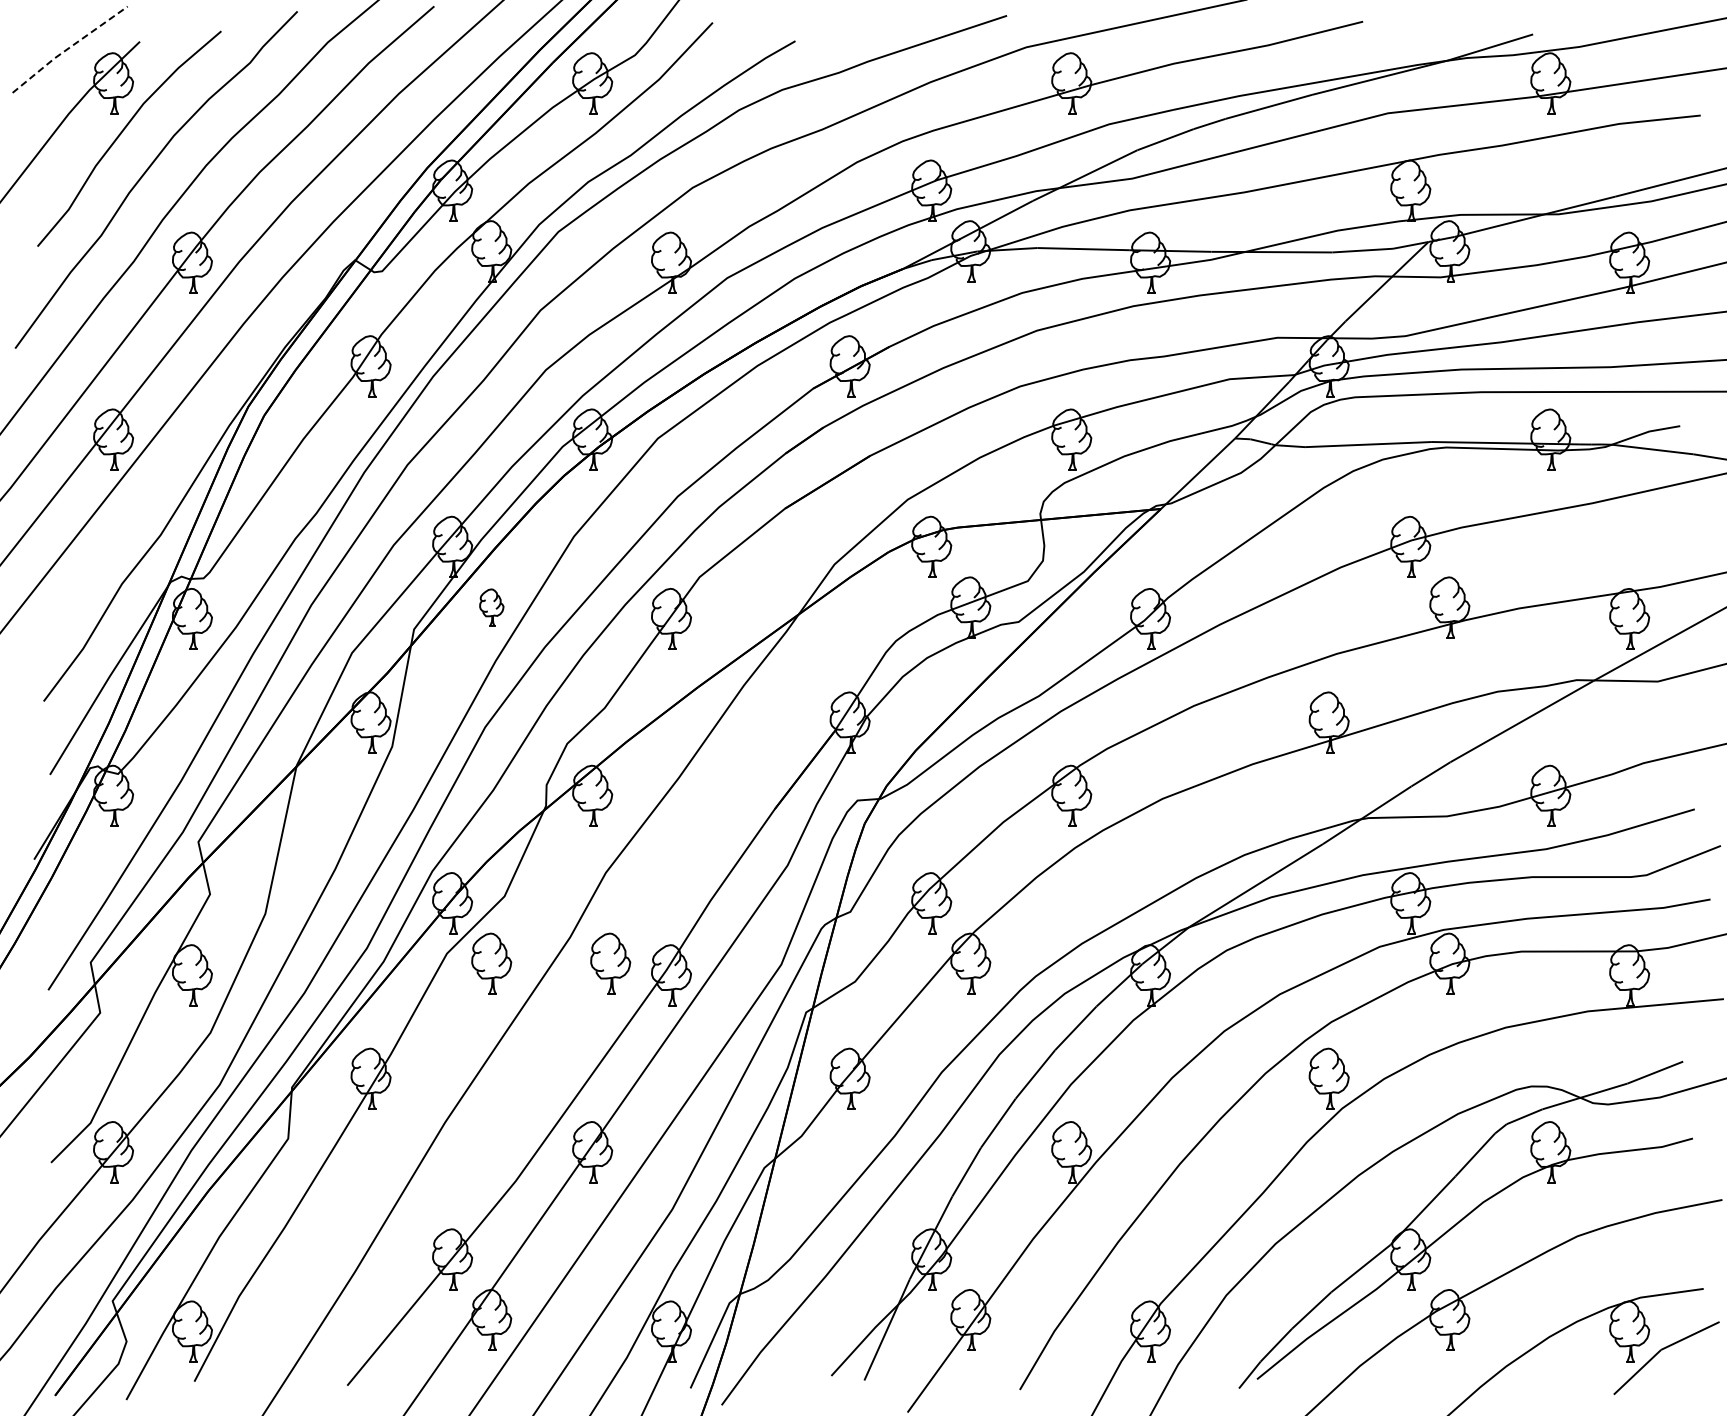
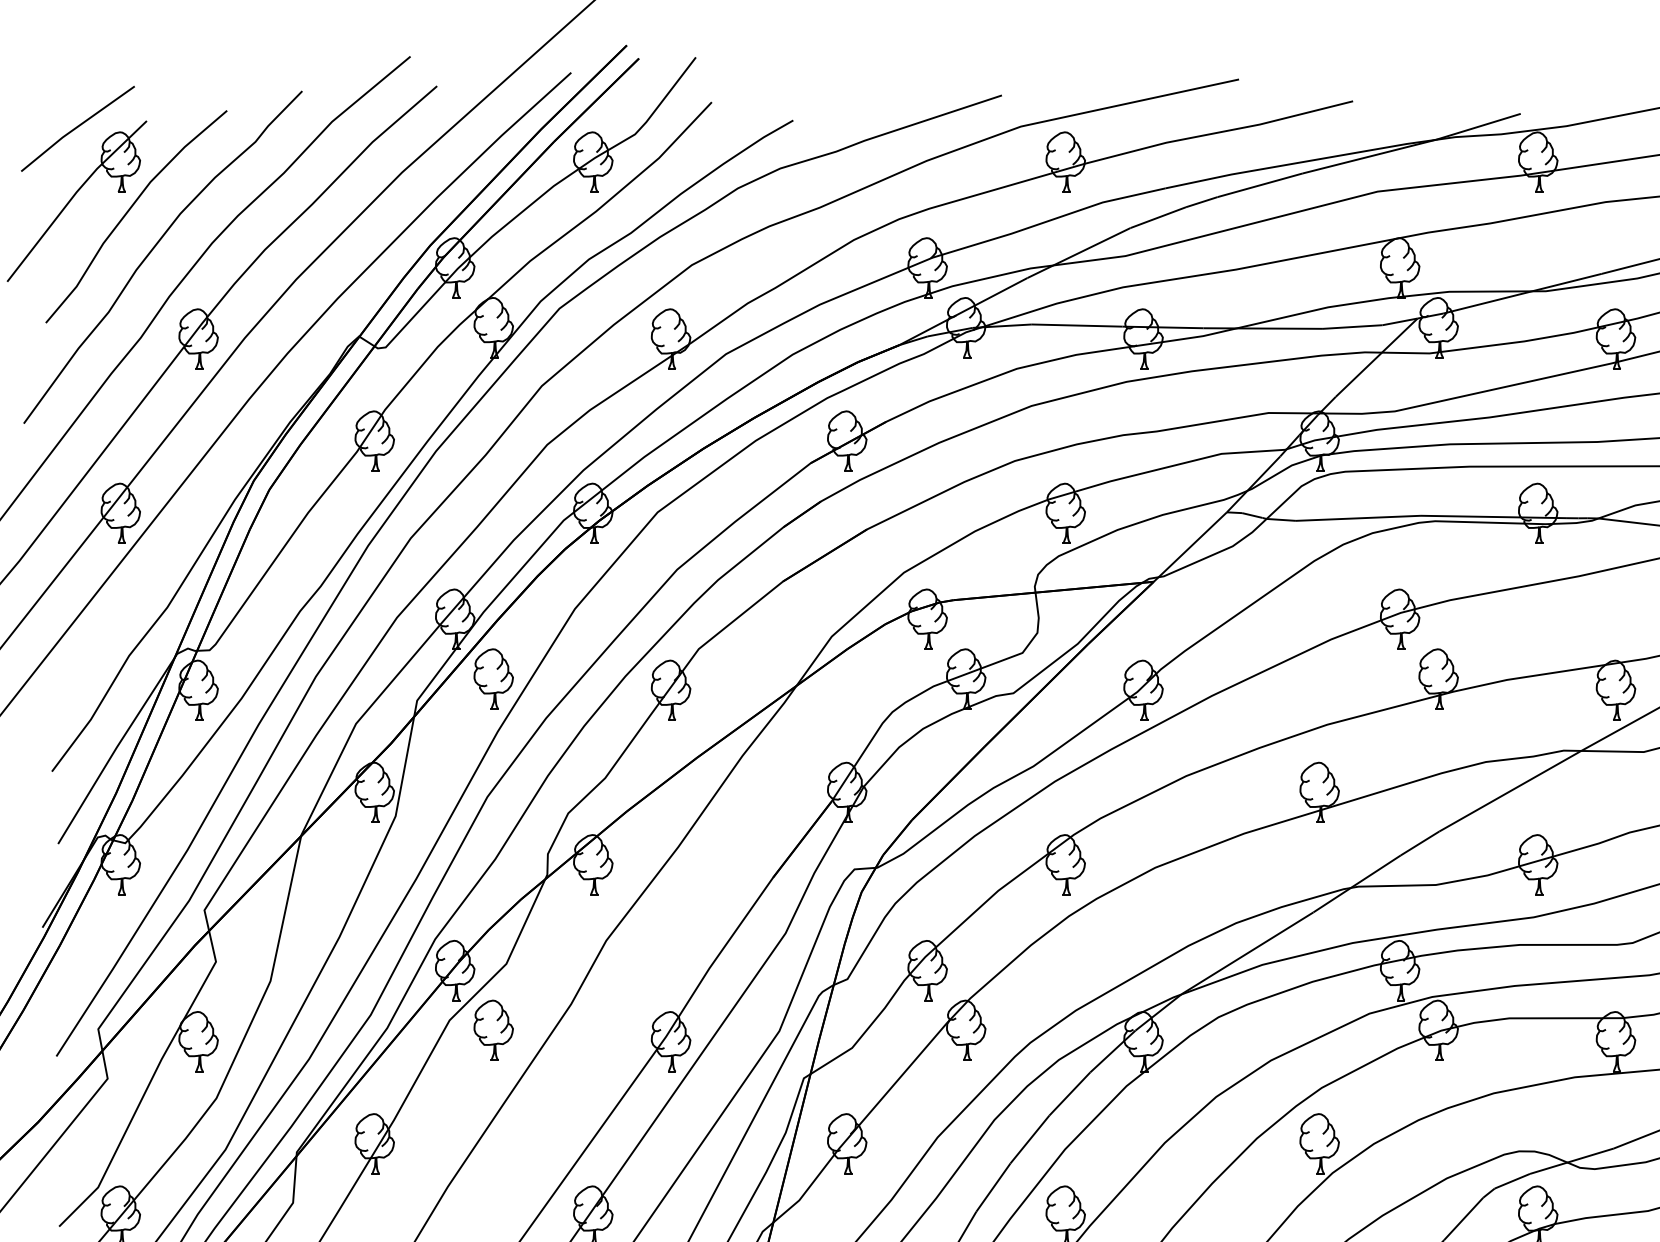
line: (68, 48) -> (76, 127), dashed -> solid
part: (491, 607) -> (493, 678), size x1.67
part: (610, 963) -> (610, 1030), removed

